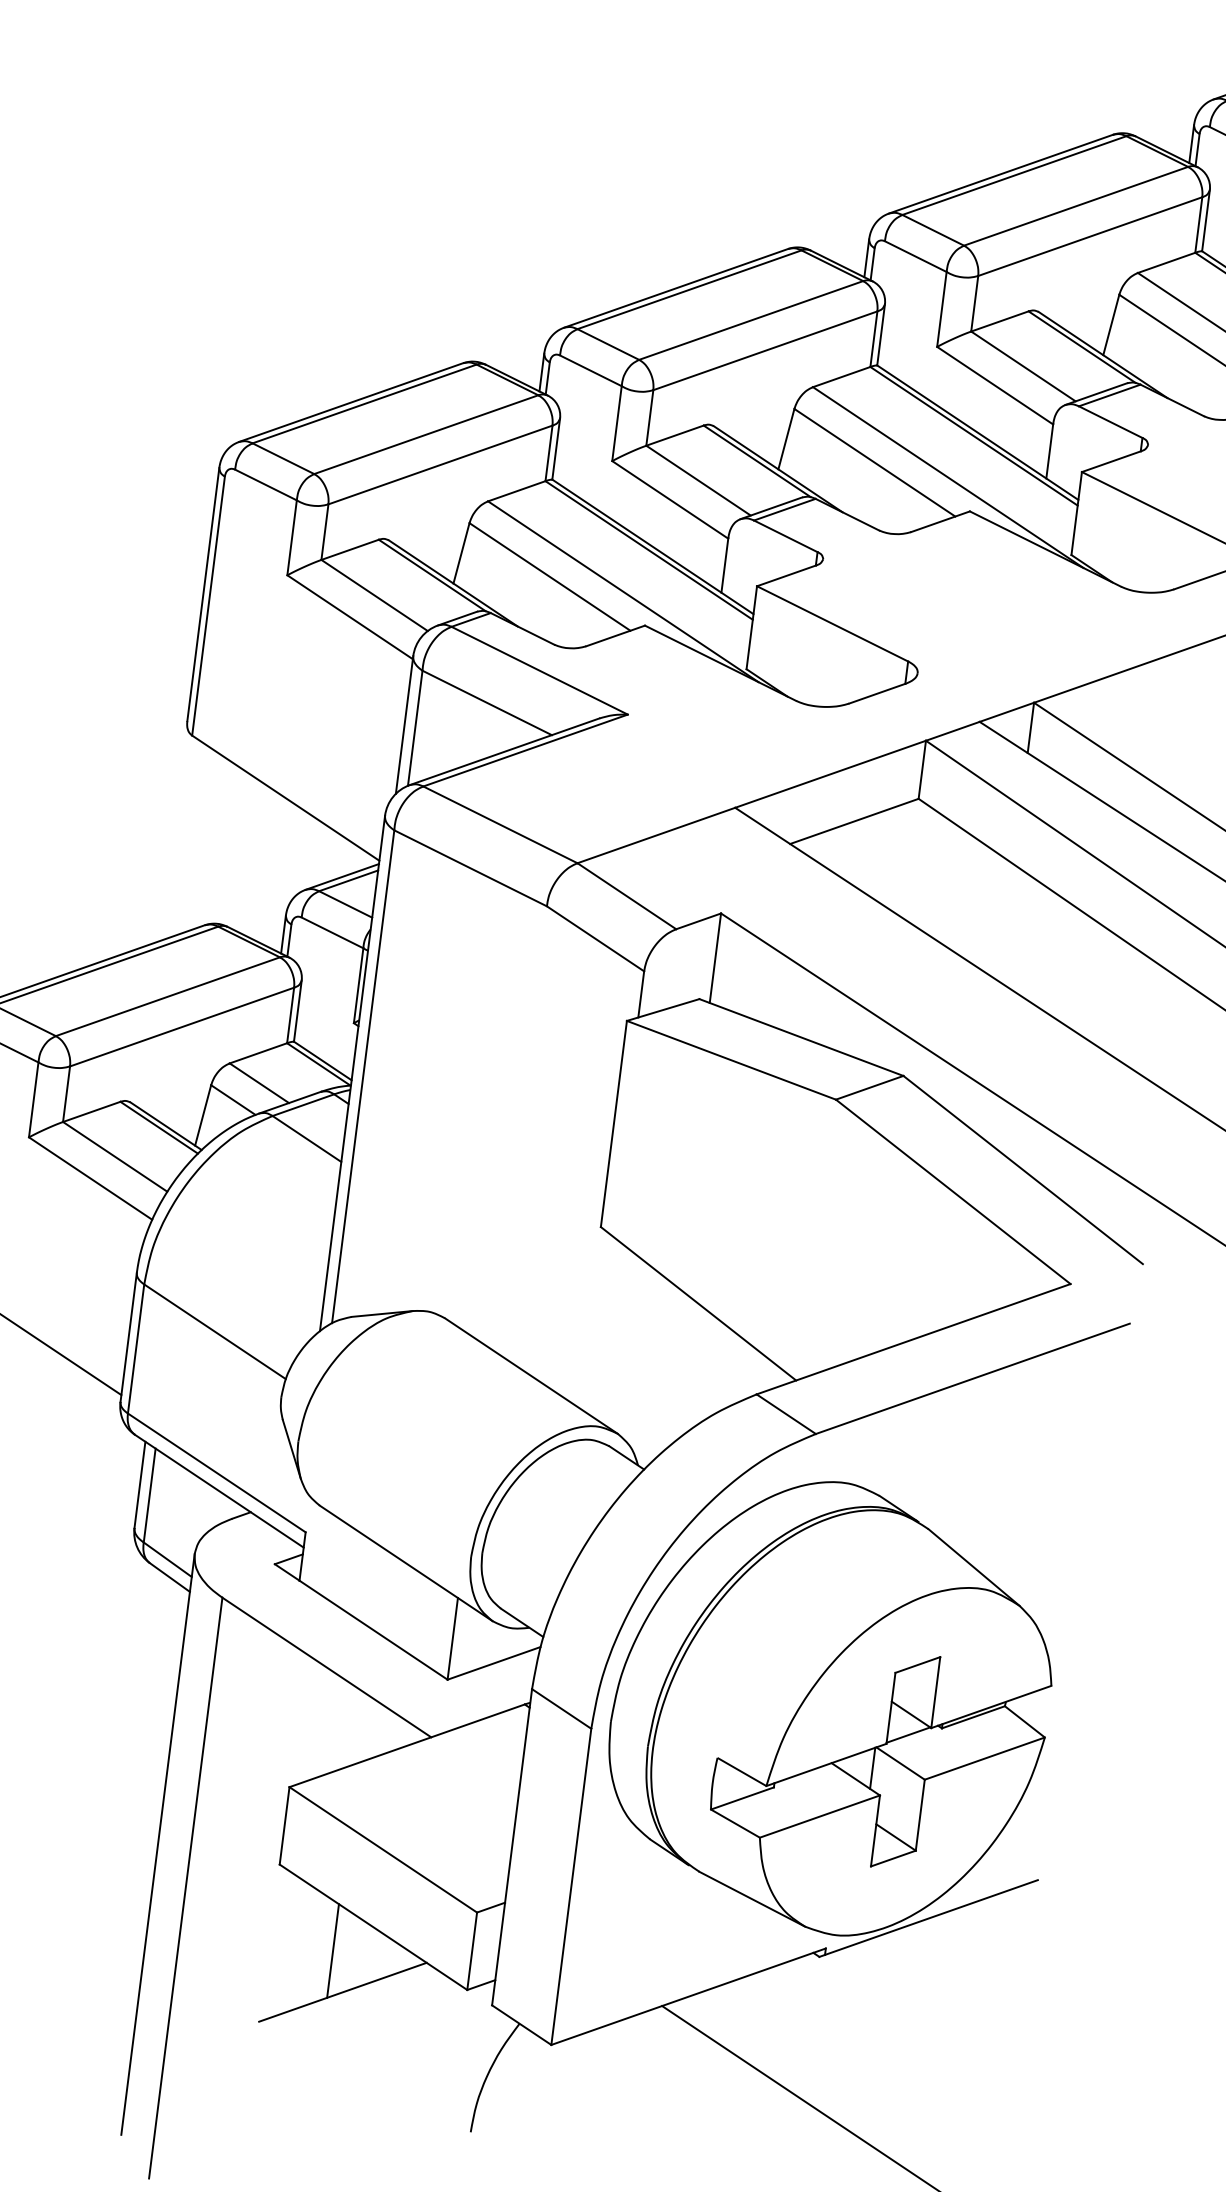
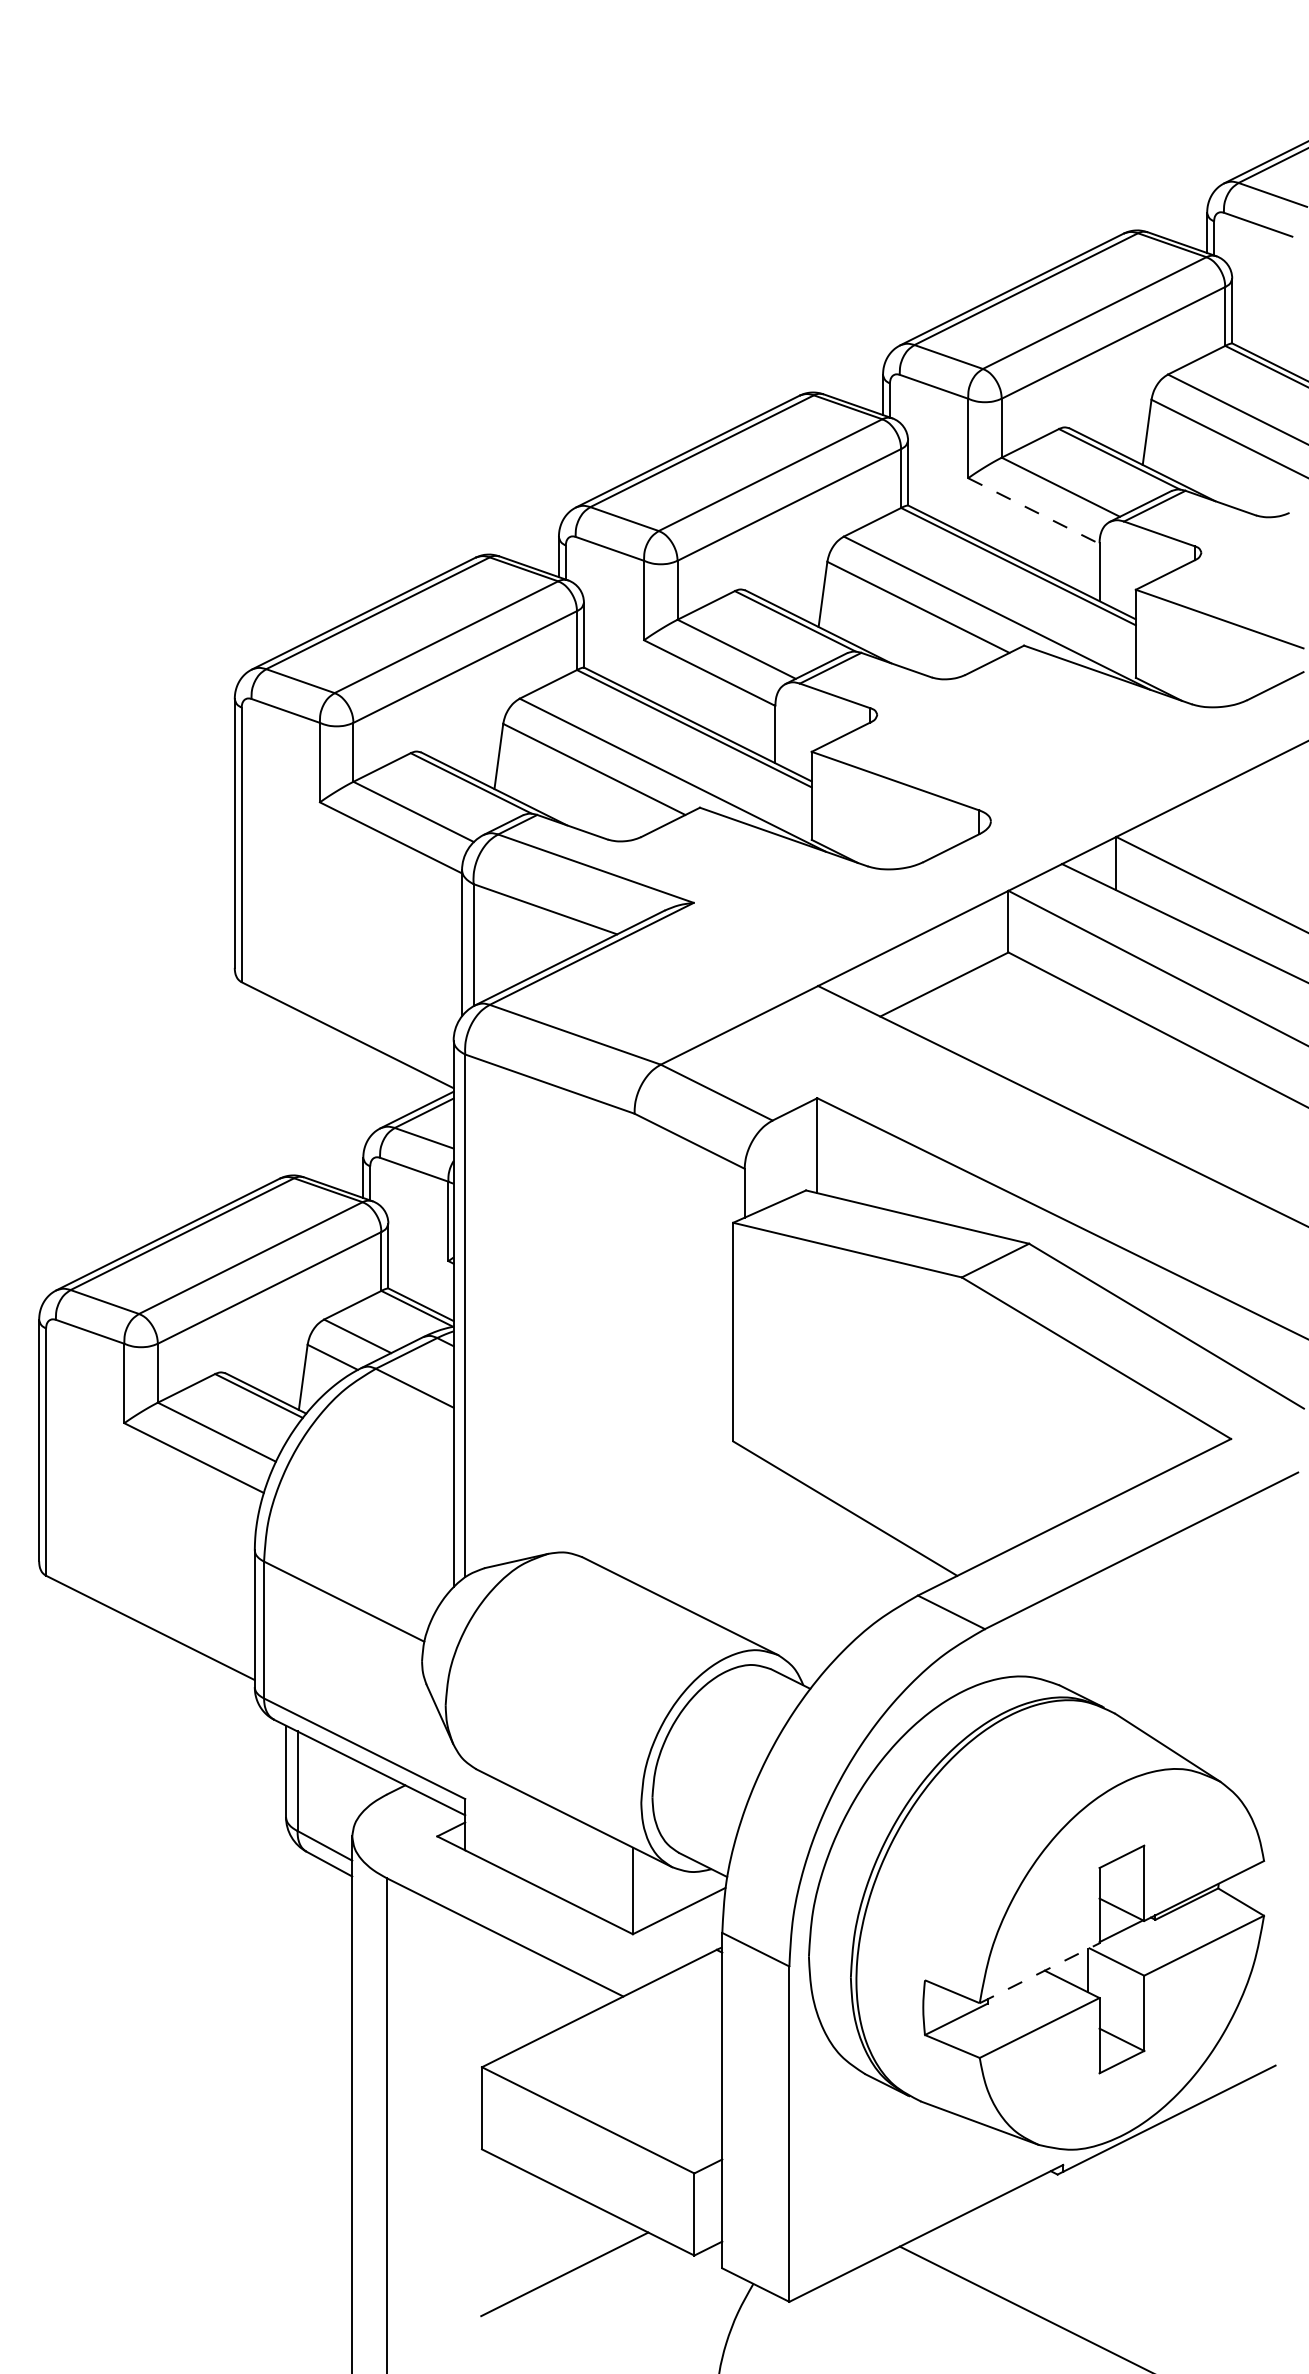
line: (995, 386) -> (1034, 511), solid -> dashed
line: (826, 1765) -> (1039, 1973), solid -> dashed
line: (333, 1950) -> (549, 2232), removed

